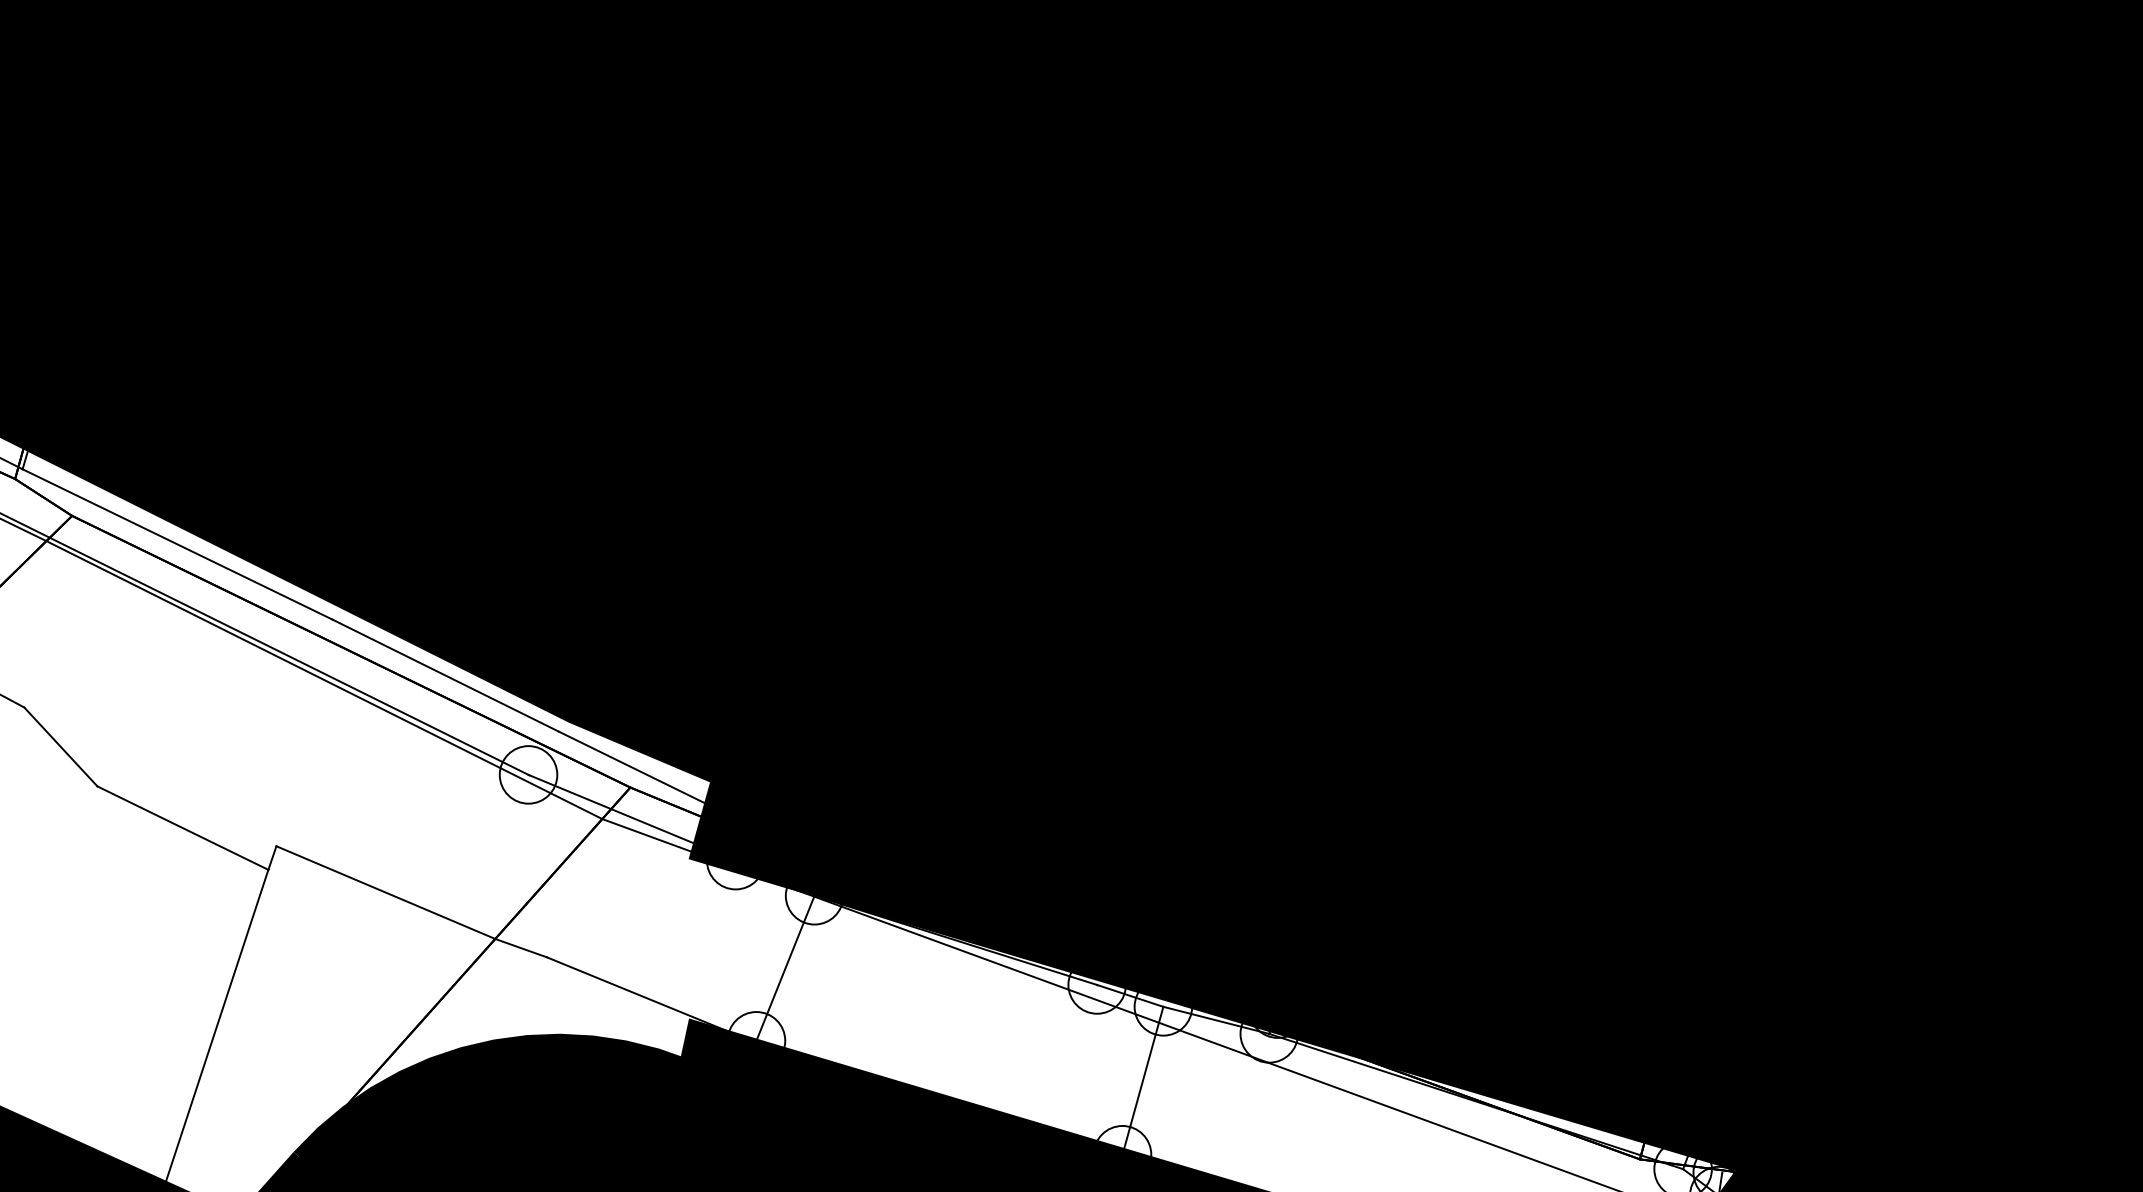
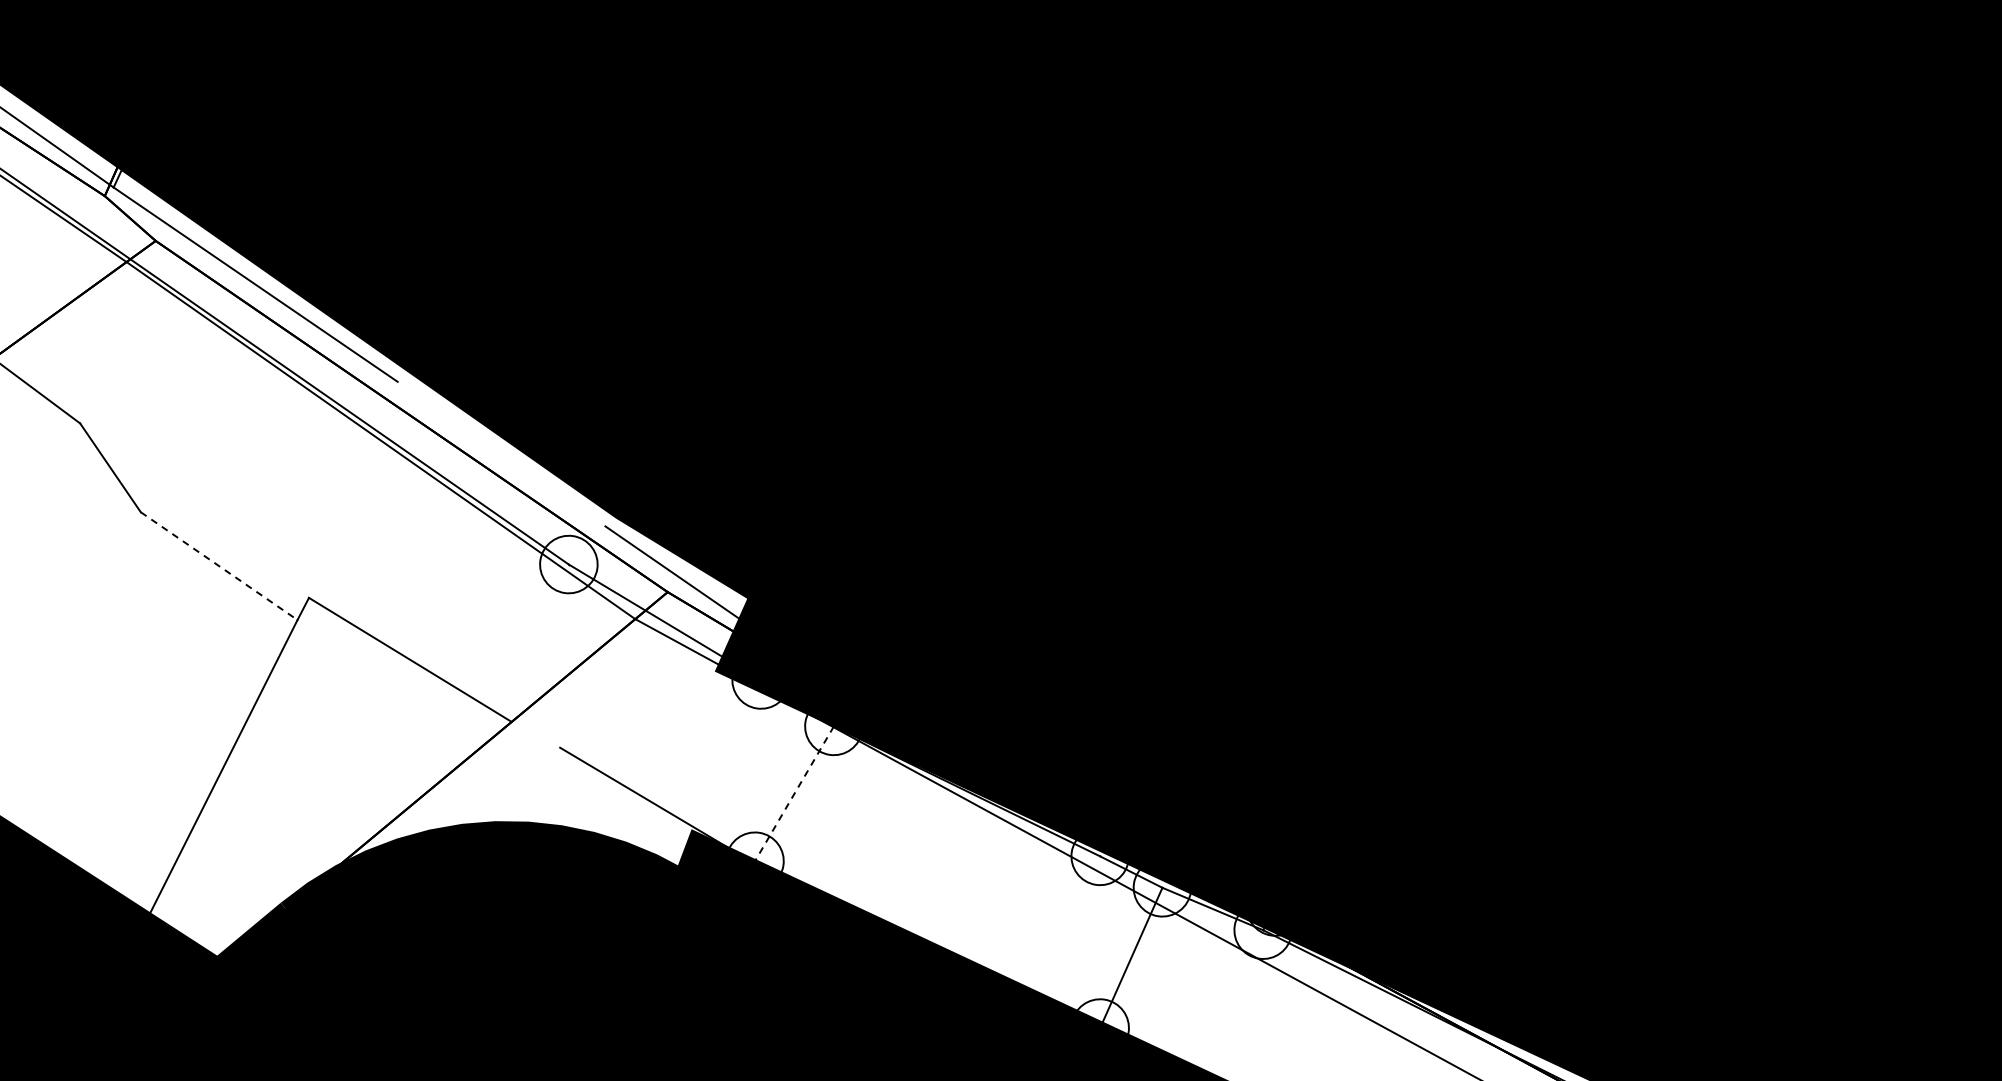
line: (445, 675) -> (501, 453), removed
line: (183, 828) -> (219, 566), solid -> dashed
line: (520, 947) -> (535, 734), removed
line: (785, 968) -> (794, 794), solid -> dashed

